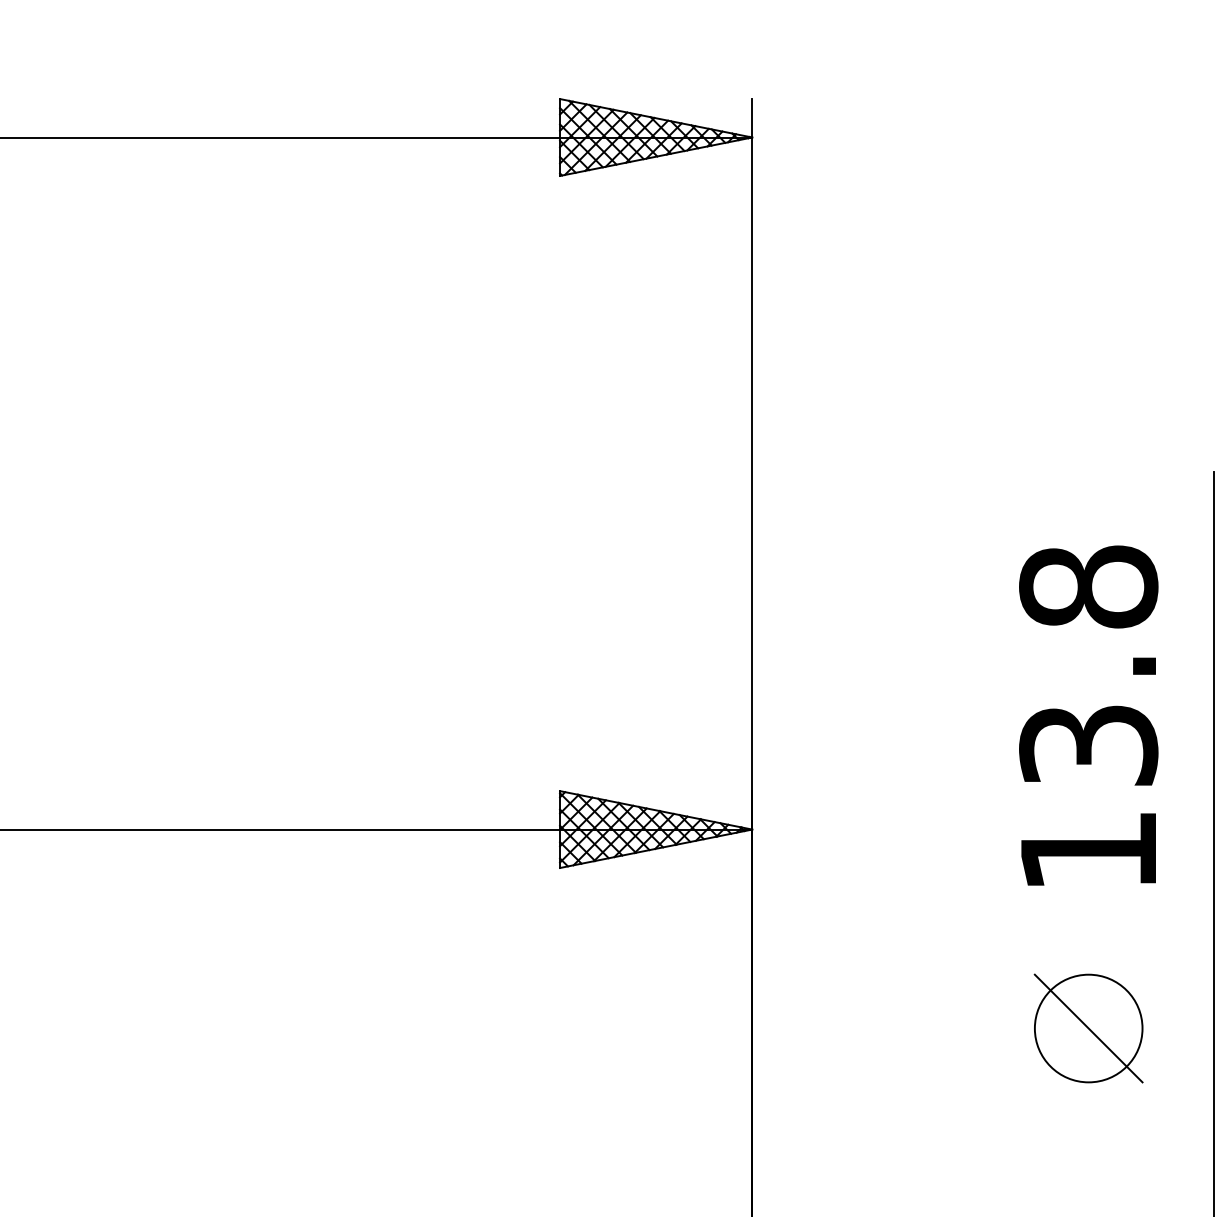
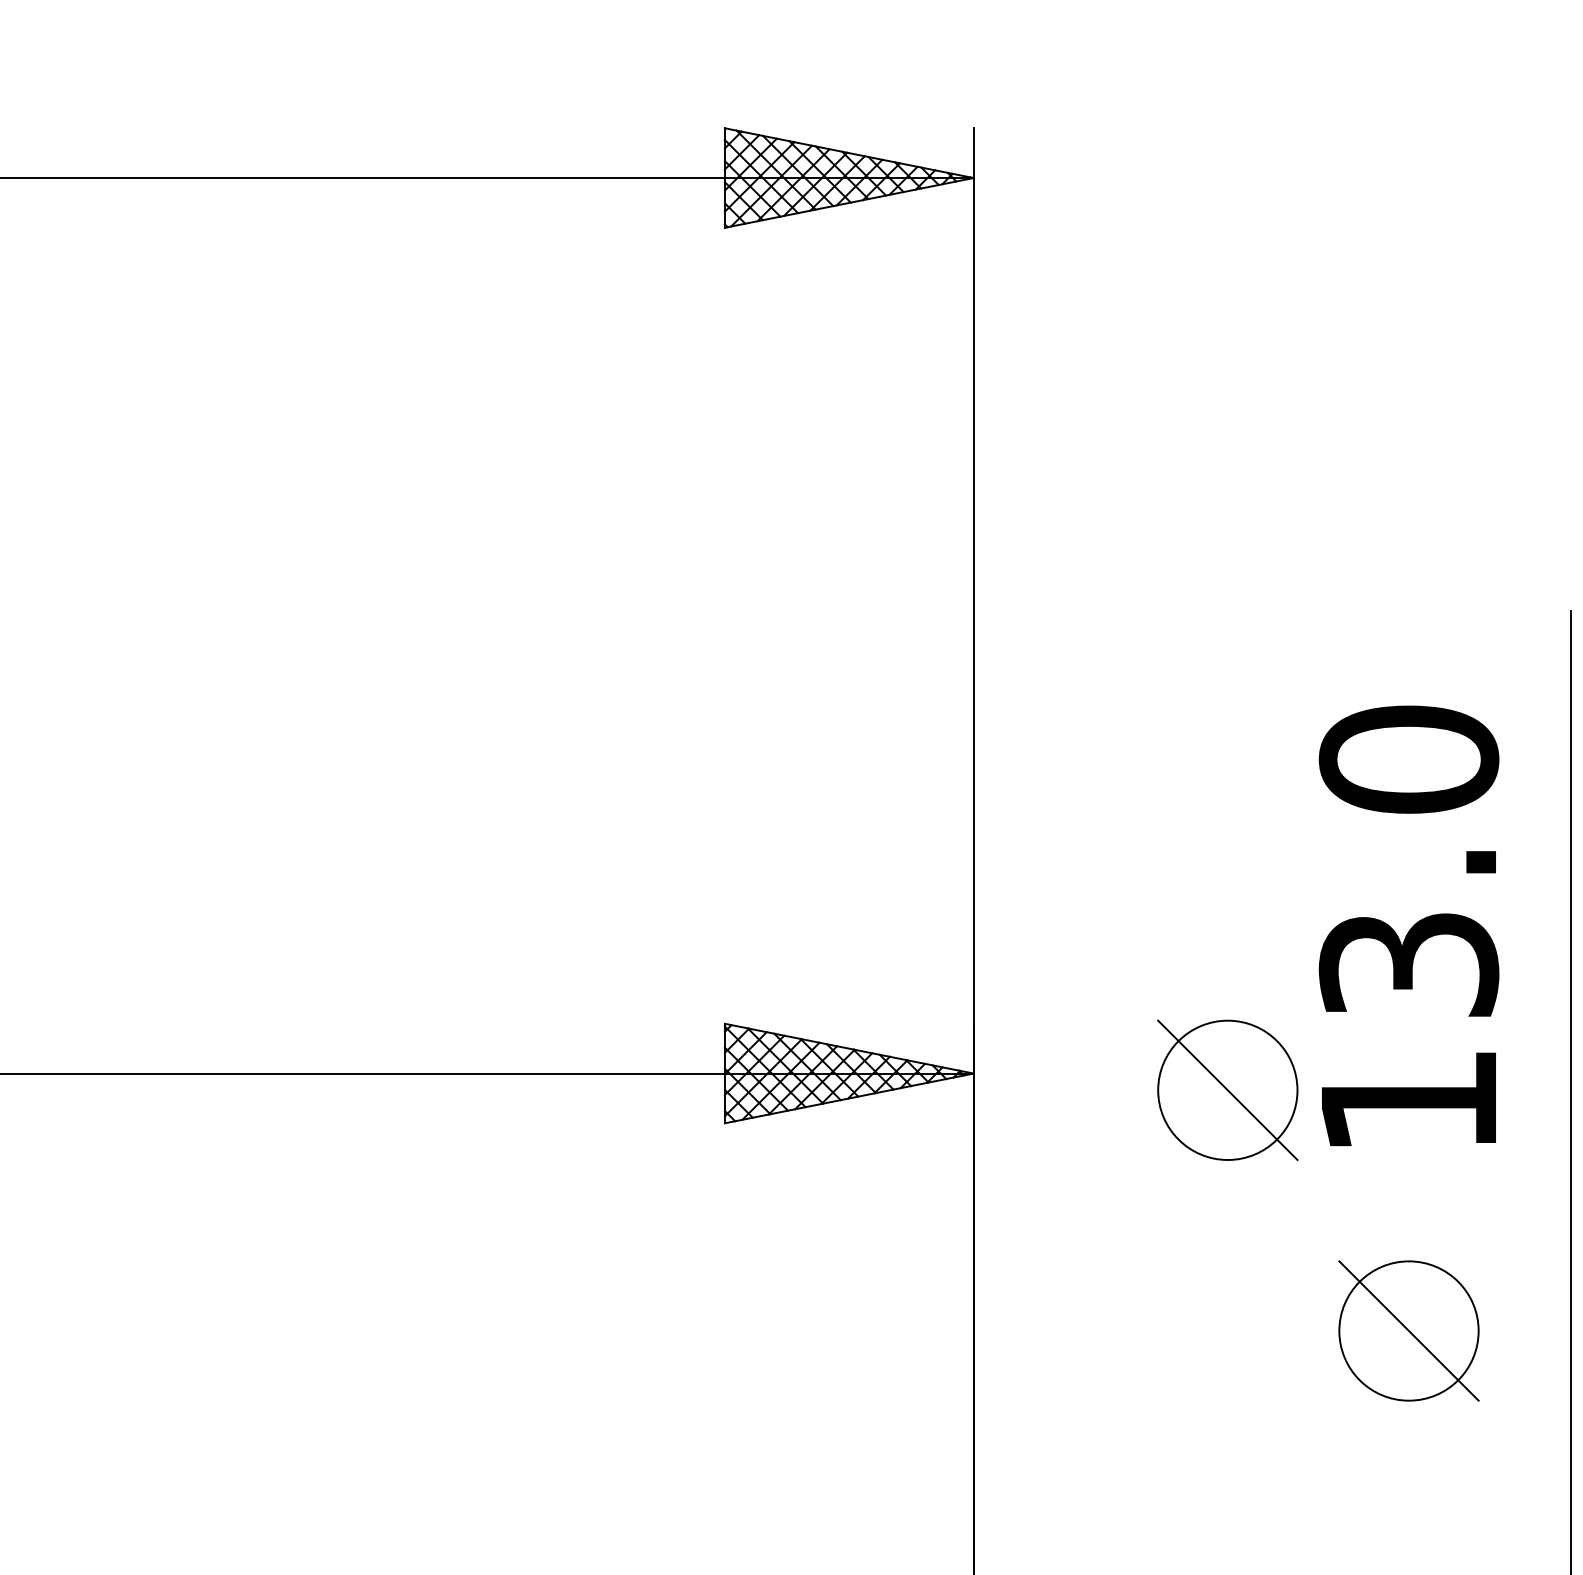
text: (1088, 586) -> (1408, 759), 13.8 -> 13.0
part: (948, 842) -> (1227, 1090), added

